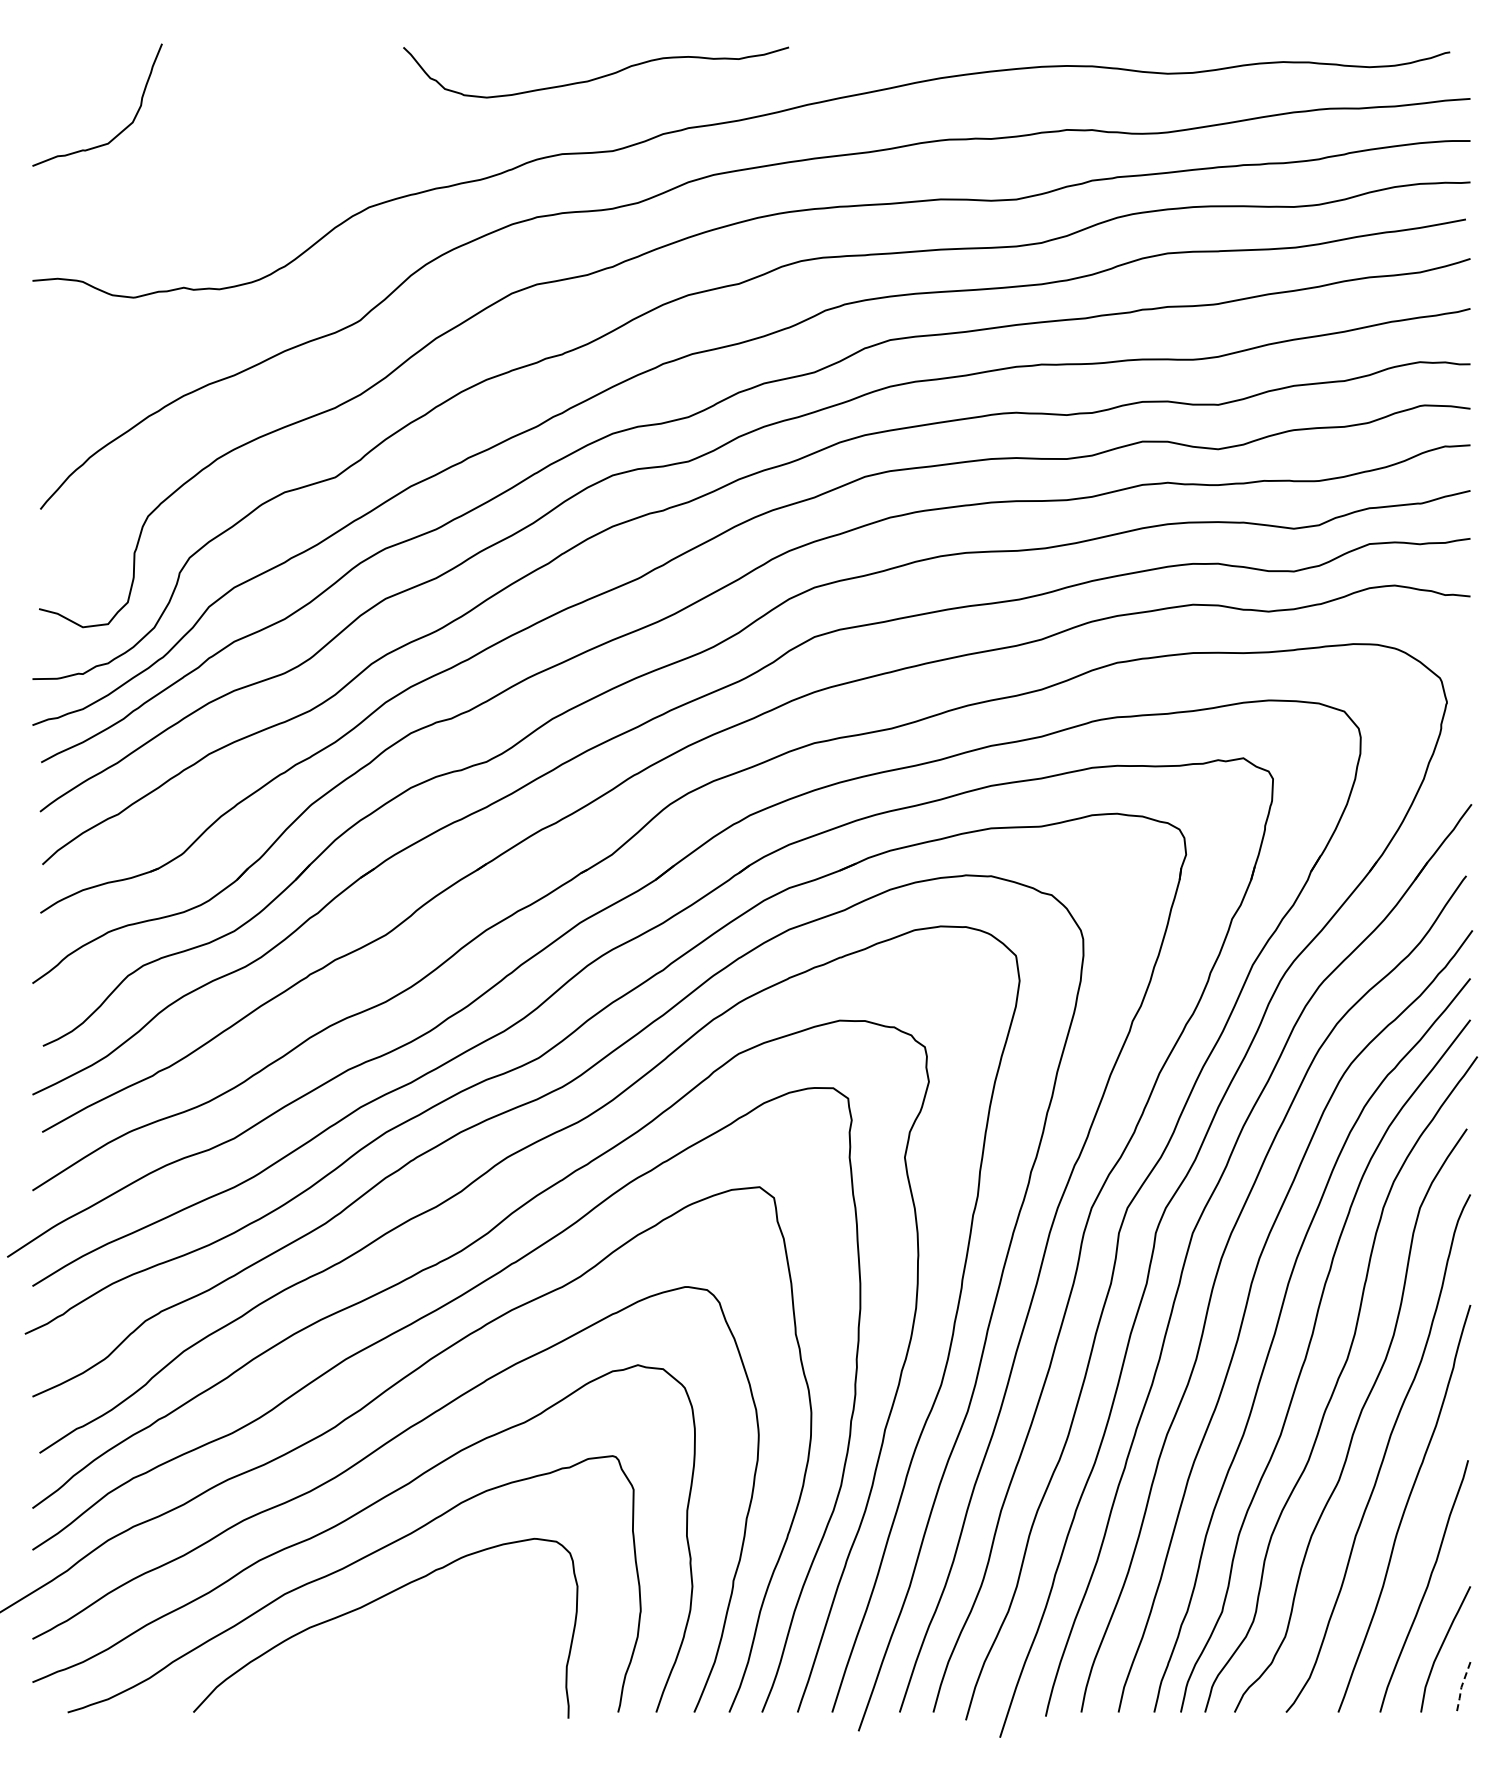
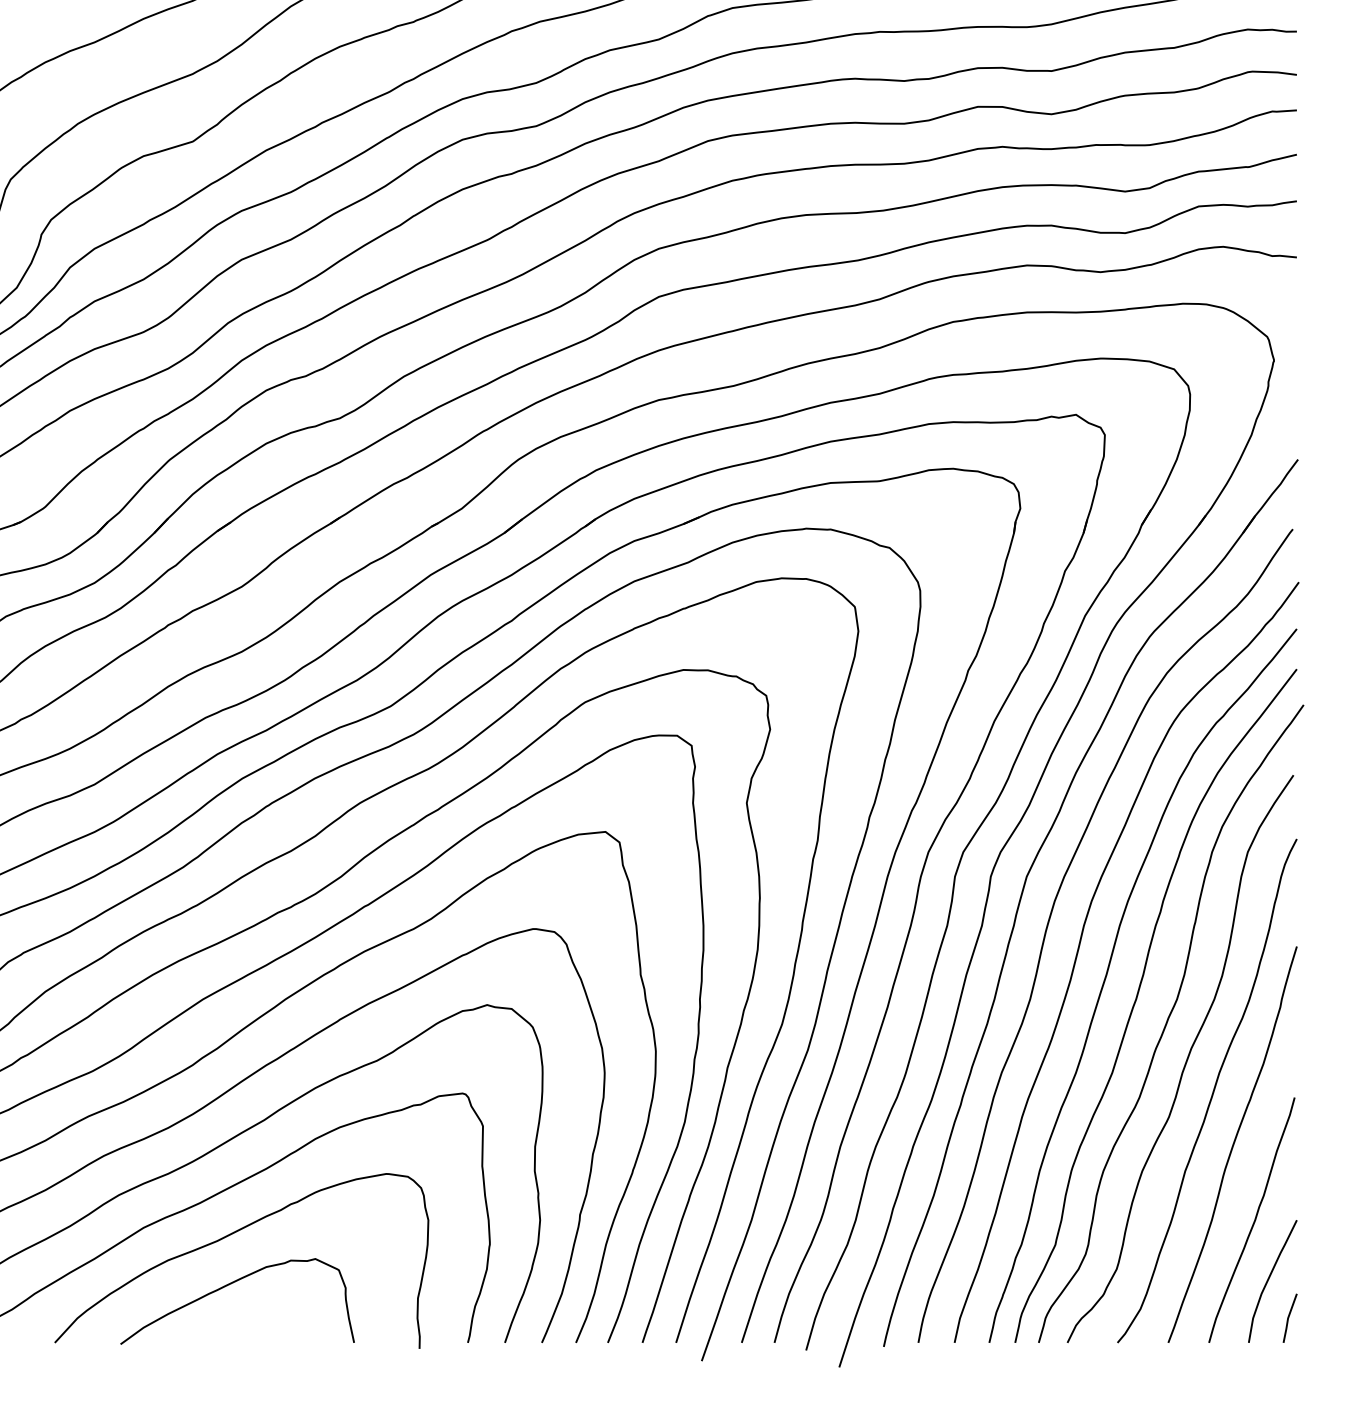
curve: (372, 1653) -> (228, 1285), added
line: (1461, 1687) -> (1288, 1318), dashed -> solid

